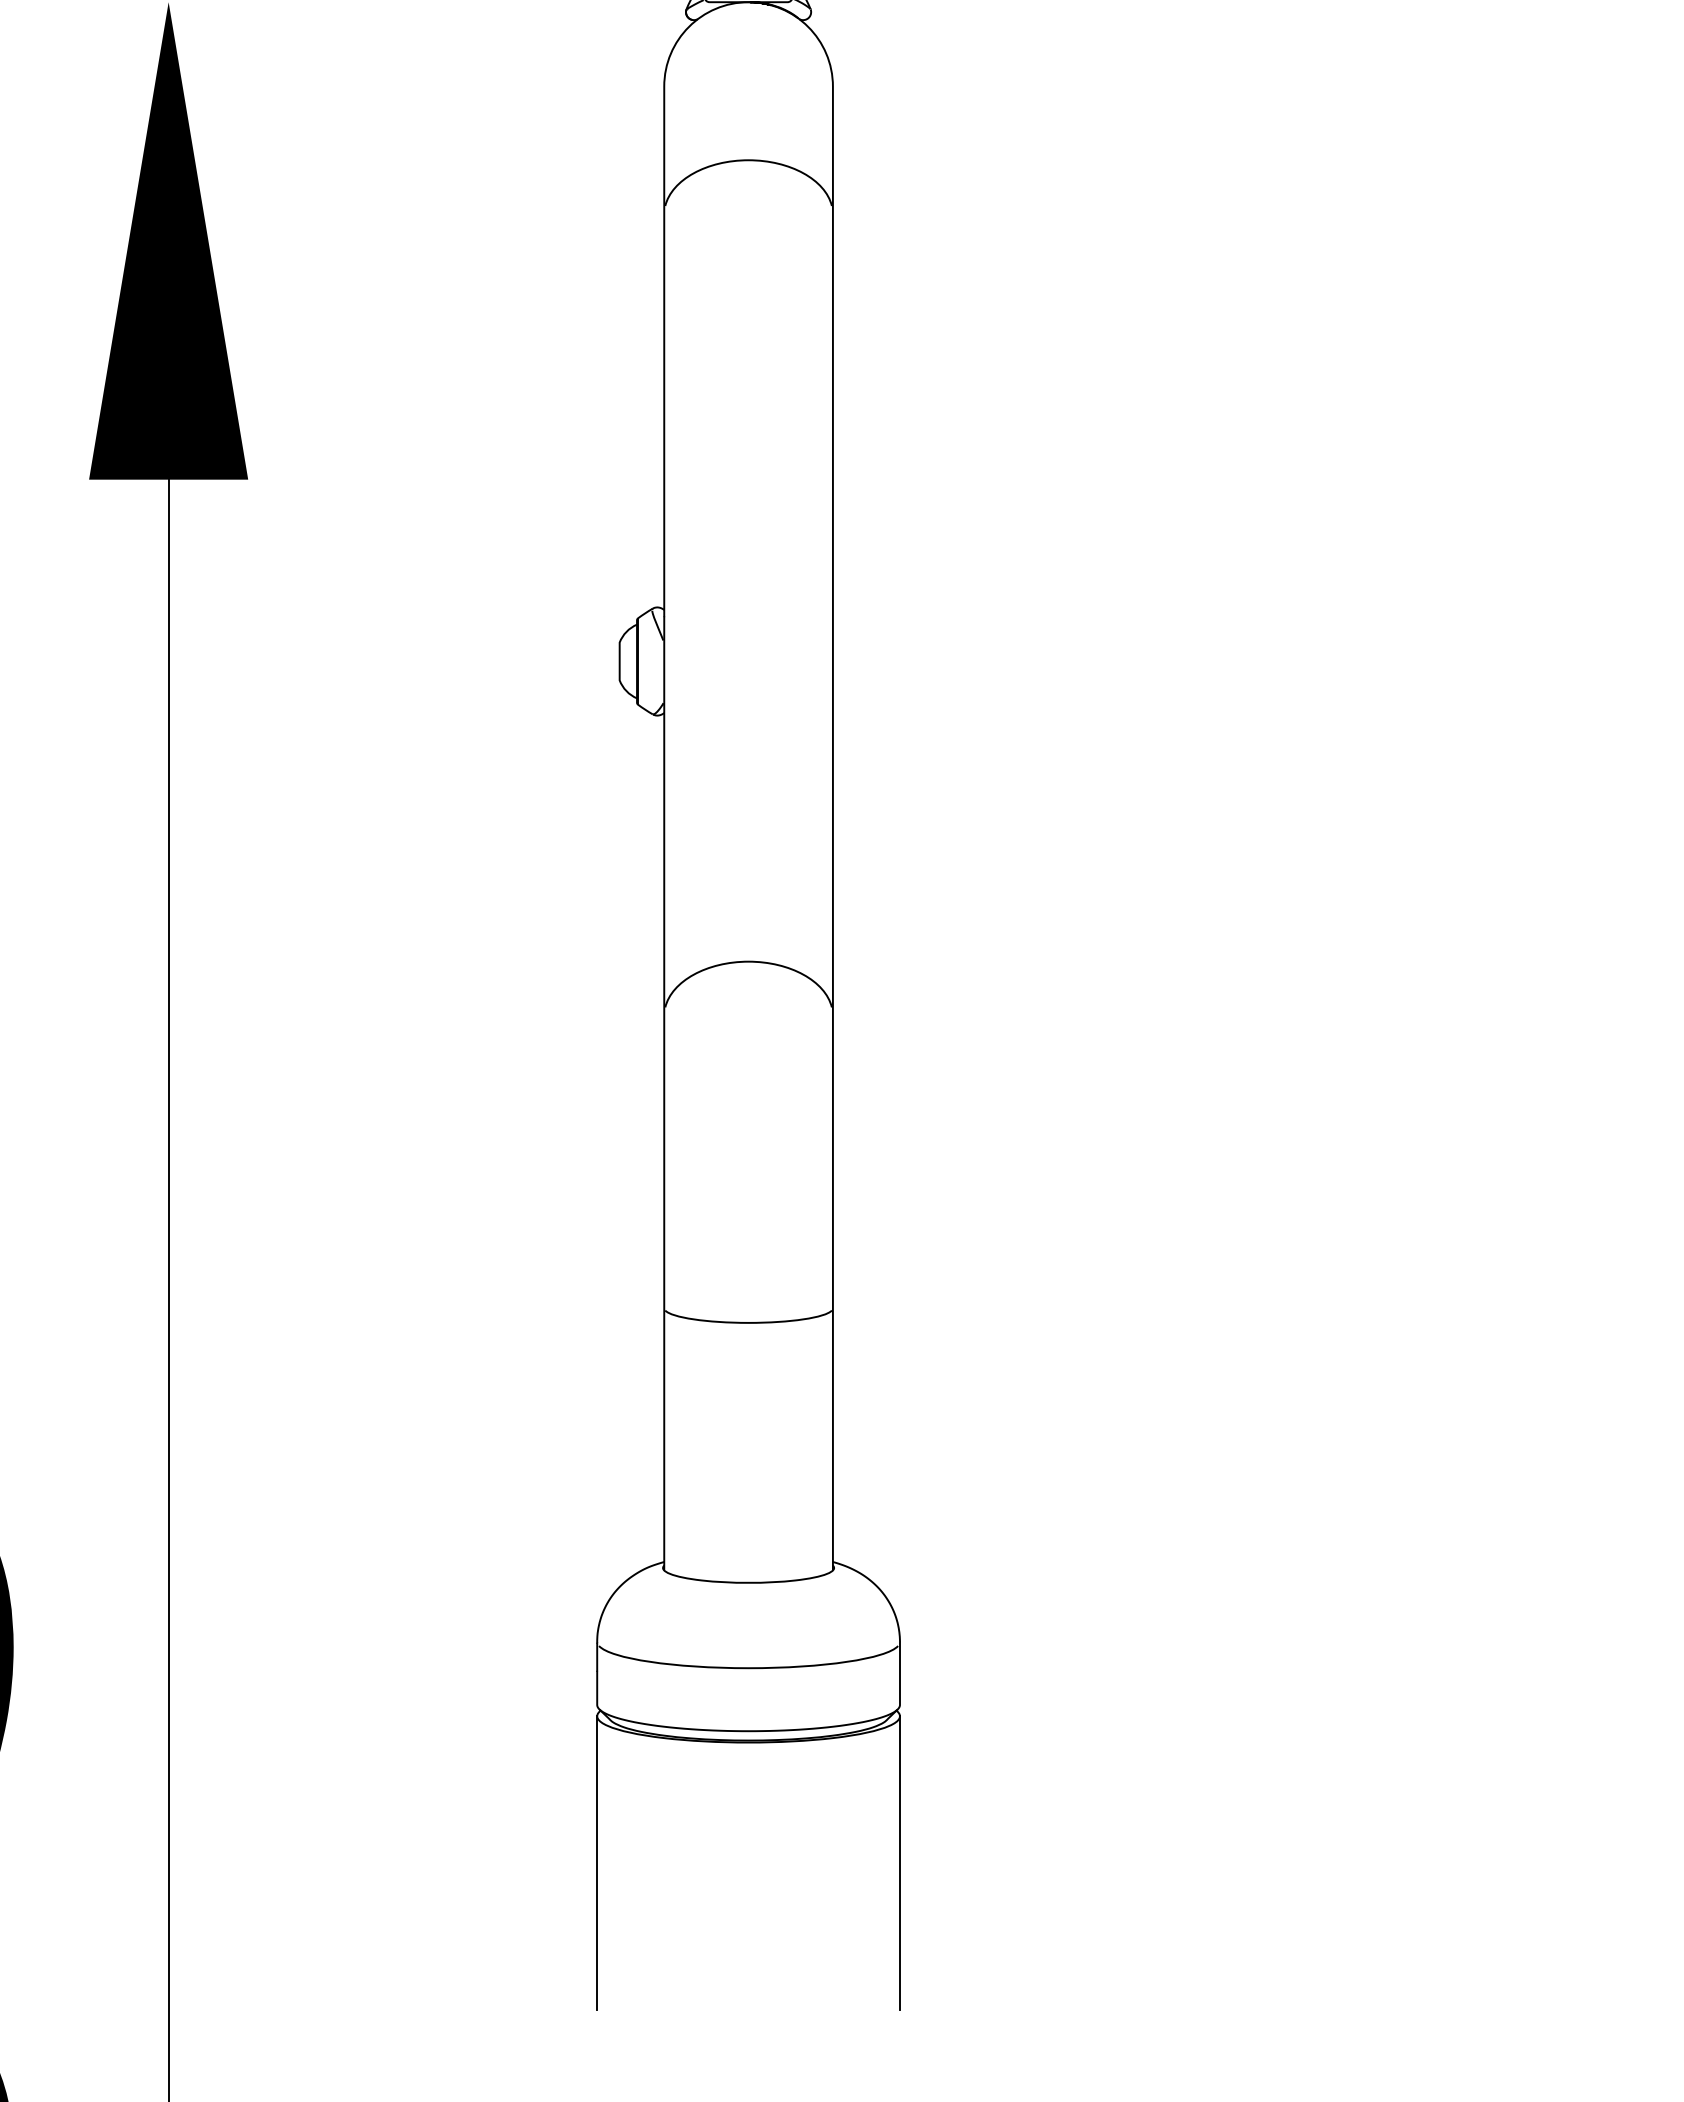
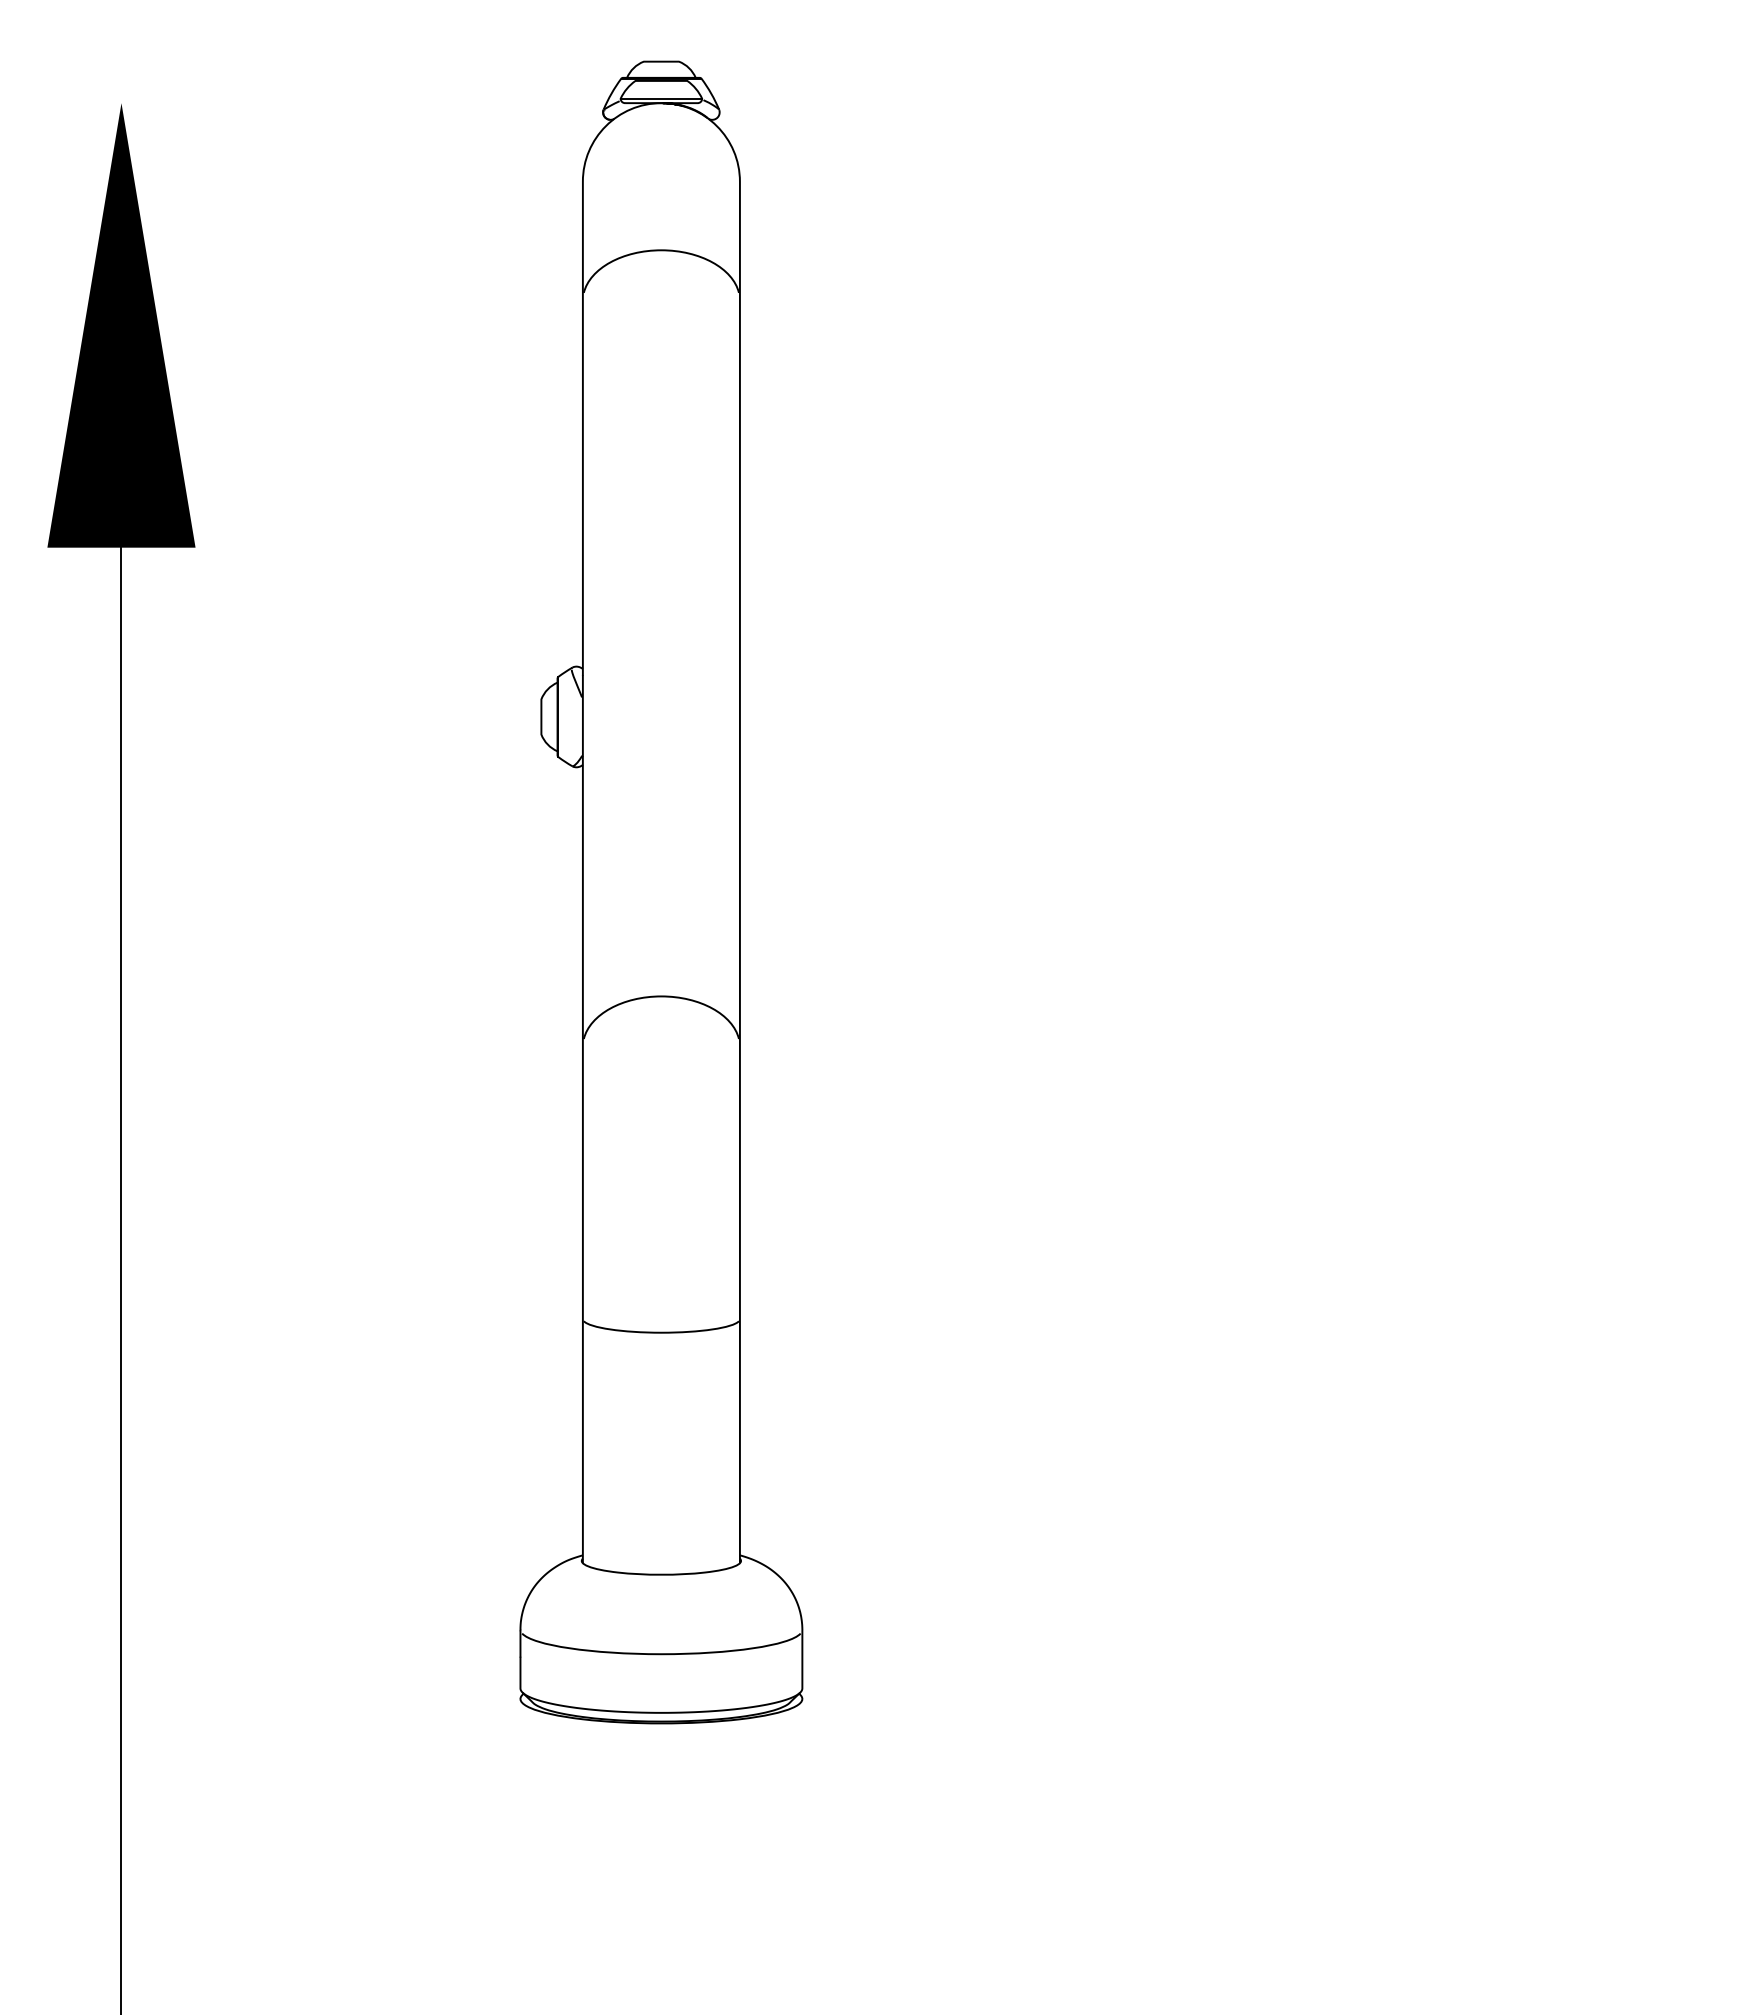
line: (597, 1862) -> (520, 1835), removed
line: (900, 1862) -> (802, 1835), removed

